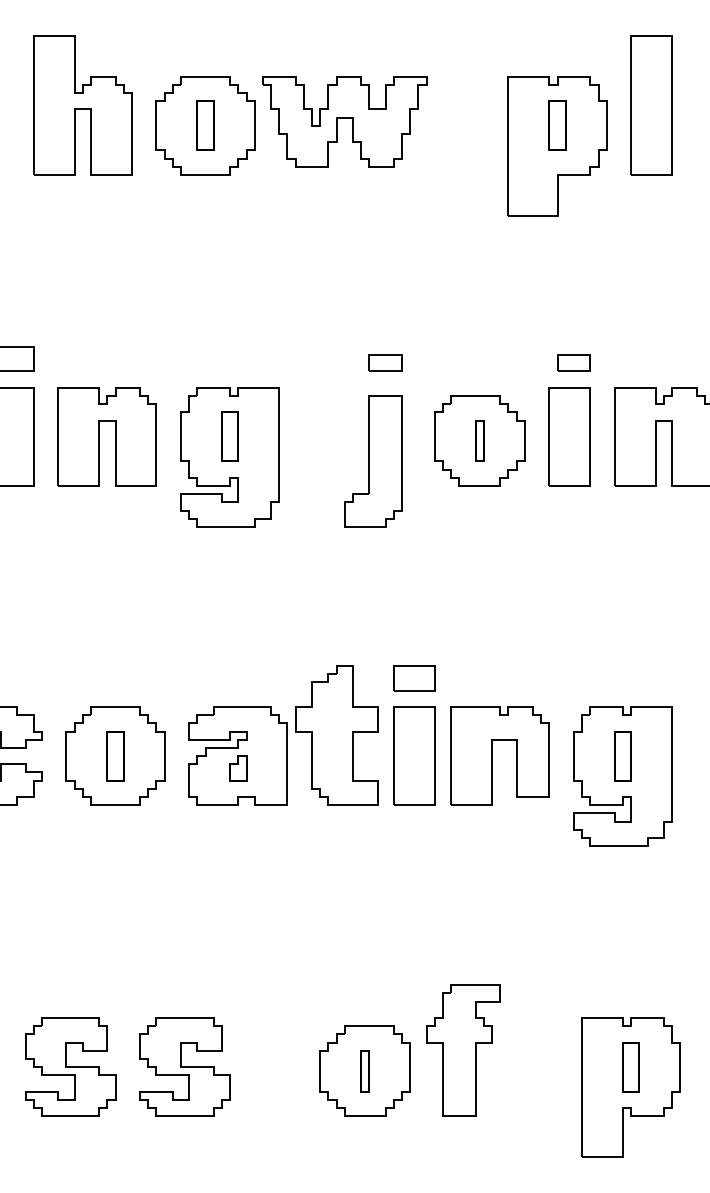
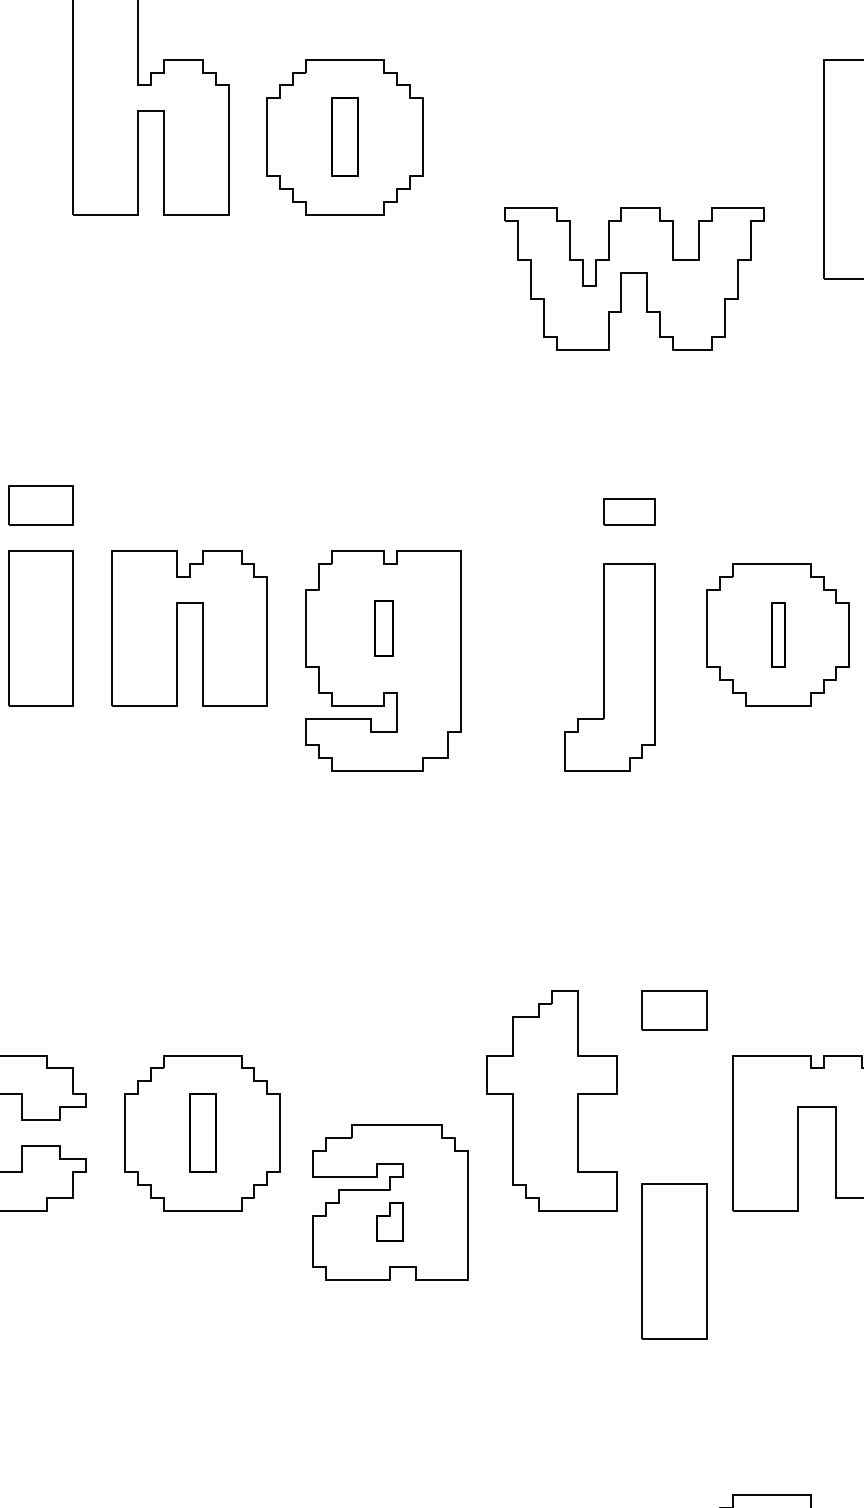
part: (344, 121) -> (633, 278), moved
part: (229, 436) -> (382, 628), size x0.7
part: (237, 755) -> (389, 1201), moved
part: (414, 755) -> (675, 1260), moved

